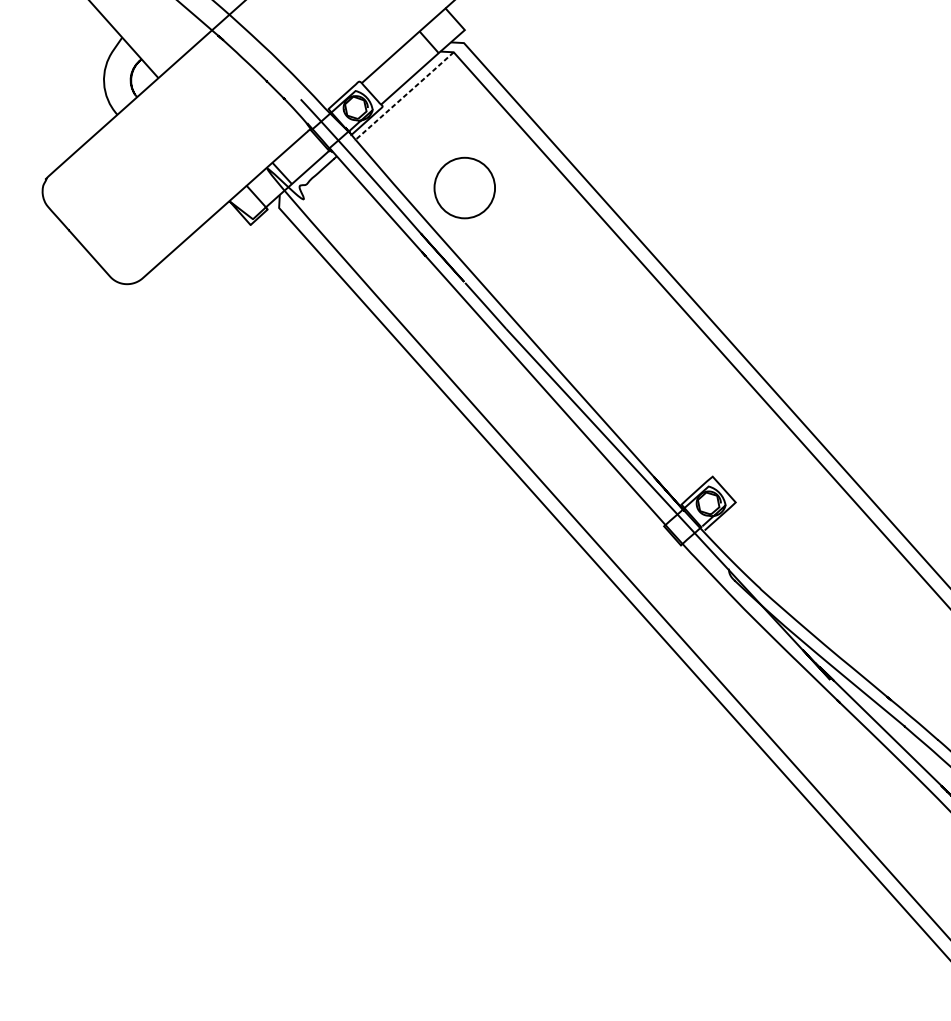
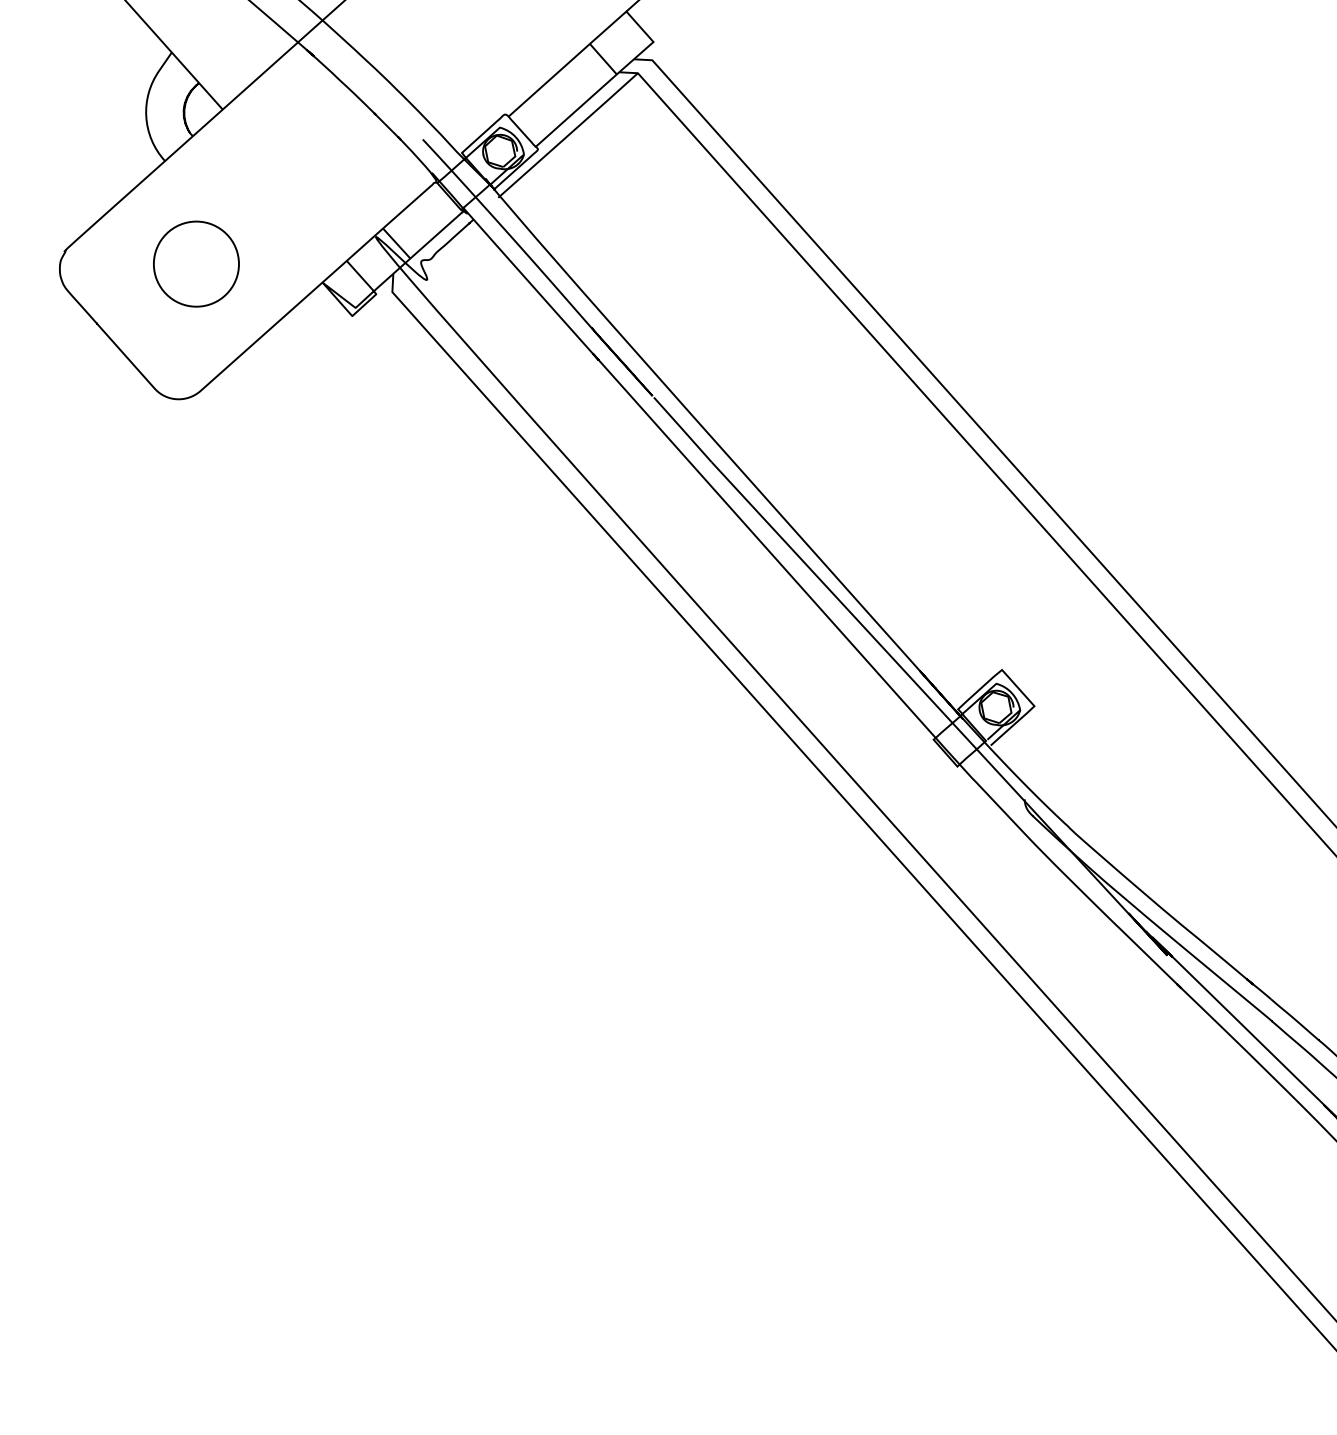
line: (404, 96) -> (568, 135), dashed -> solid
circle: (464, 187) -> (196, 263), moved

